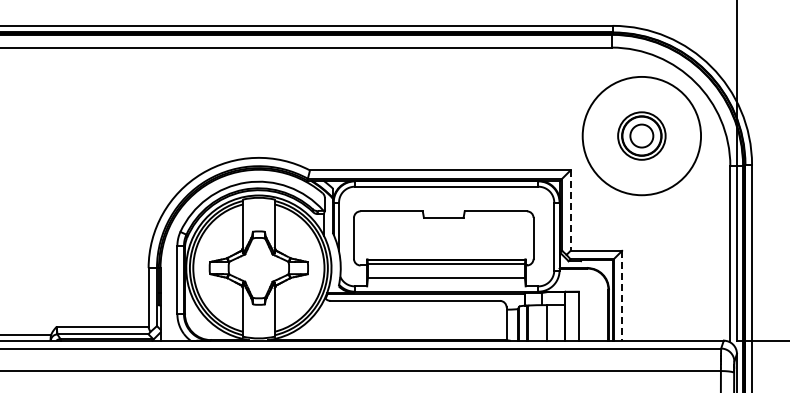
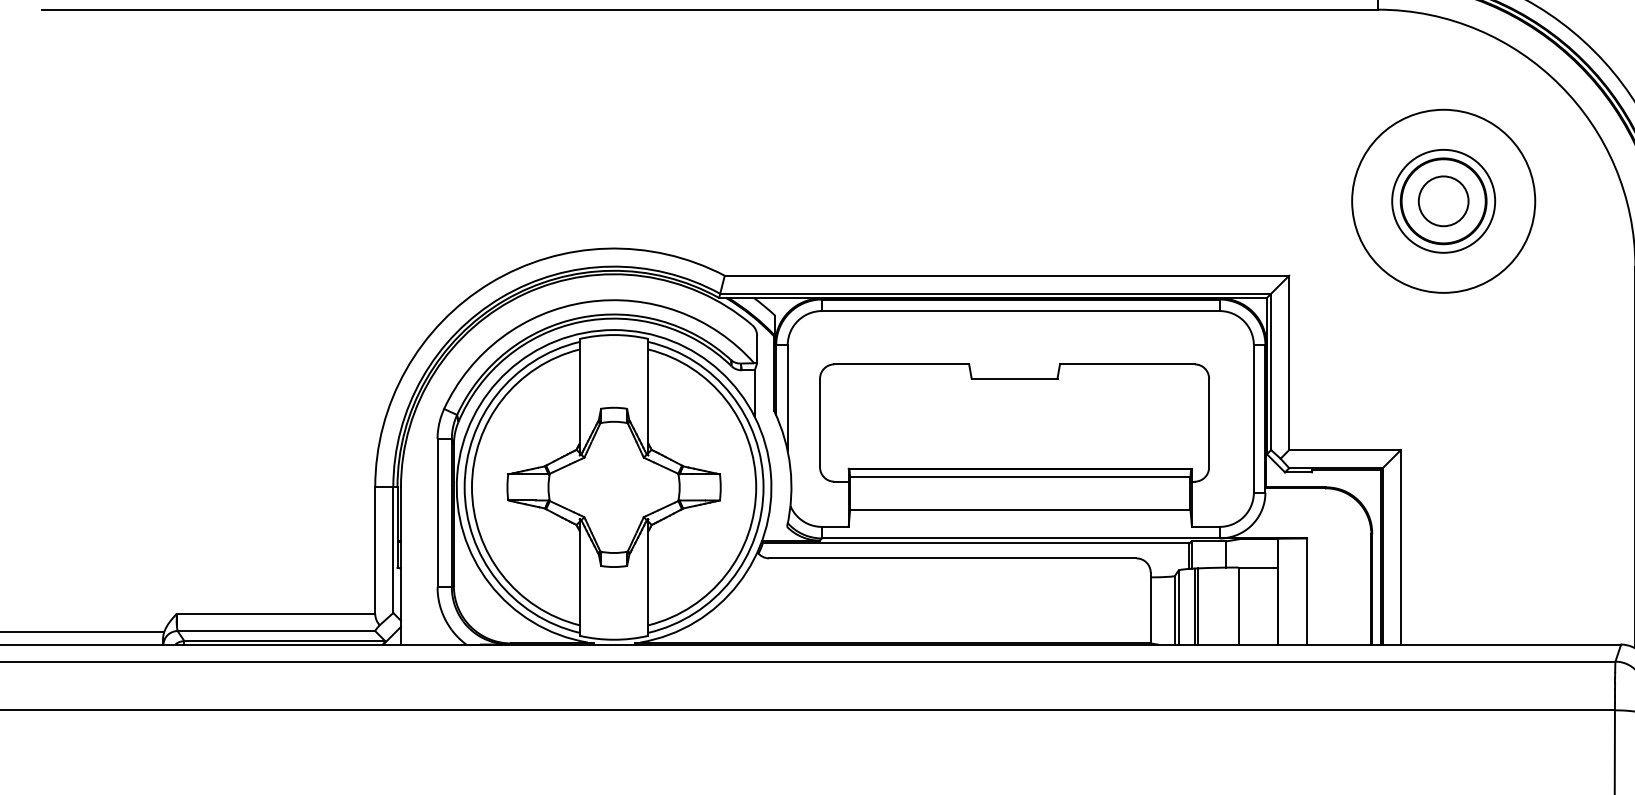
circle: (641, 135) -> (1442, 200), size x0.71
line: (570, 211) -> (1289, 364), dashed -> solid
line: (622, 295) -> (1401, 546), dashed -> solid

